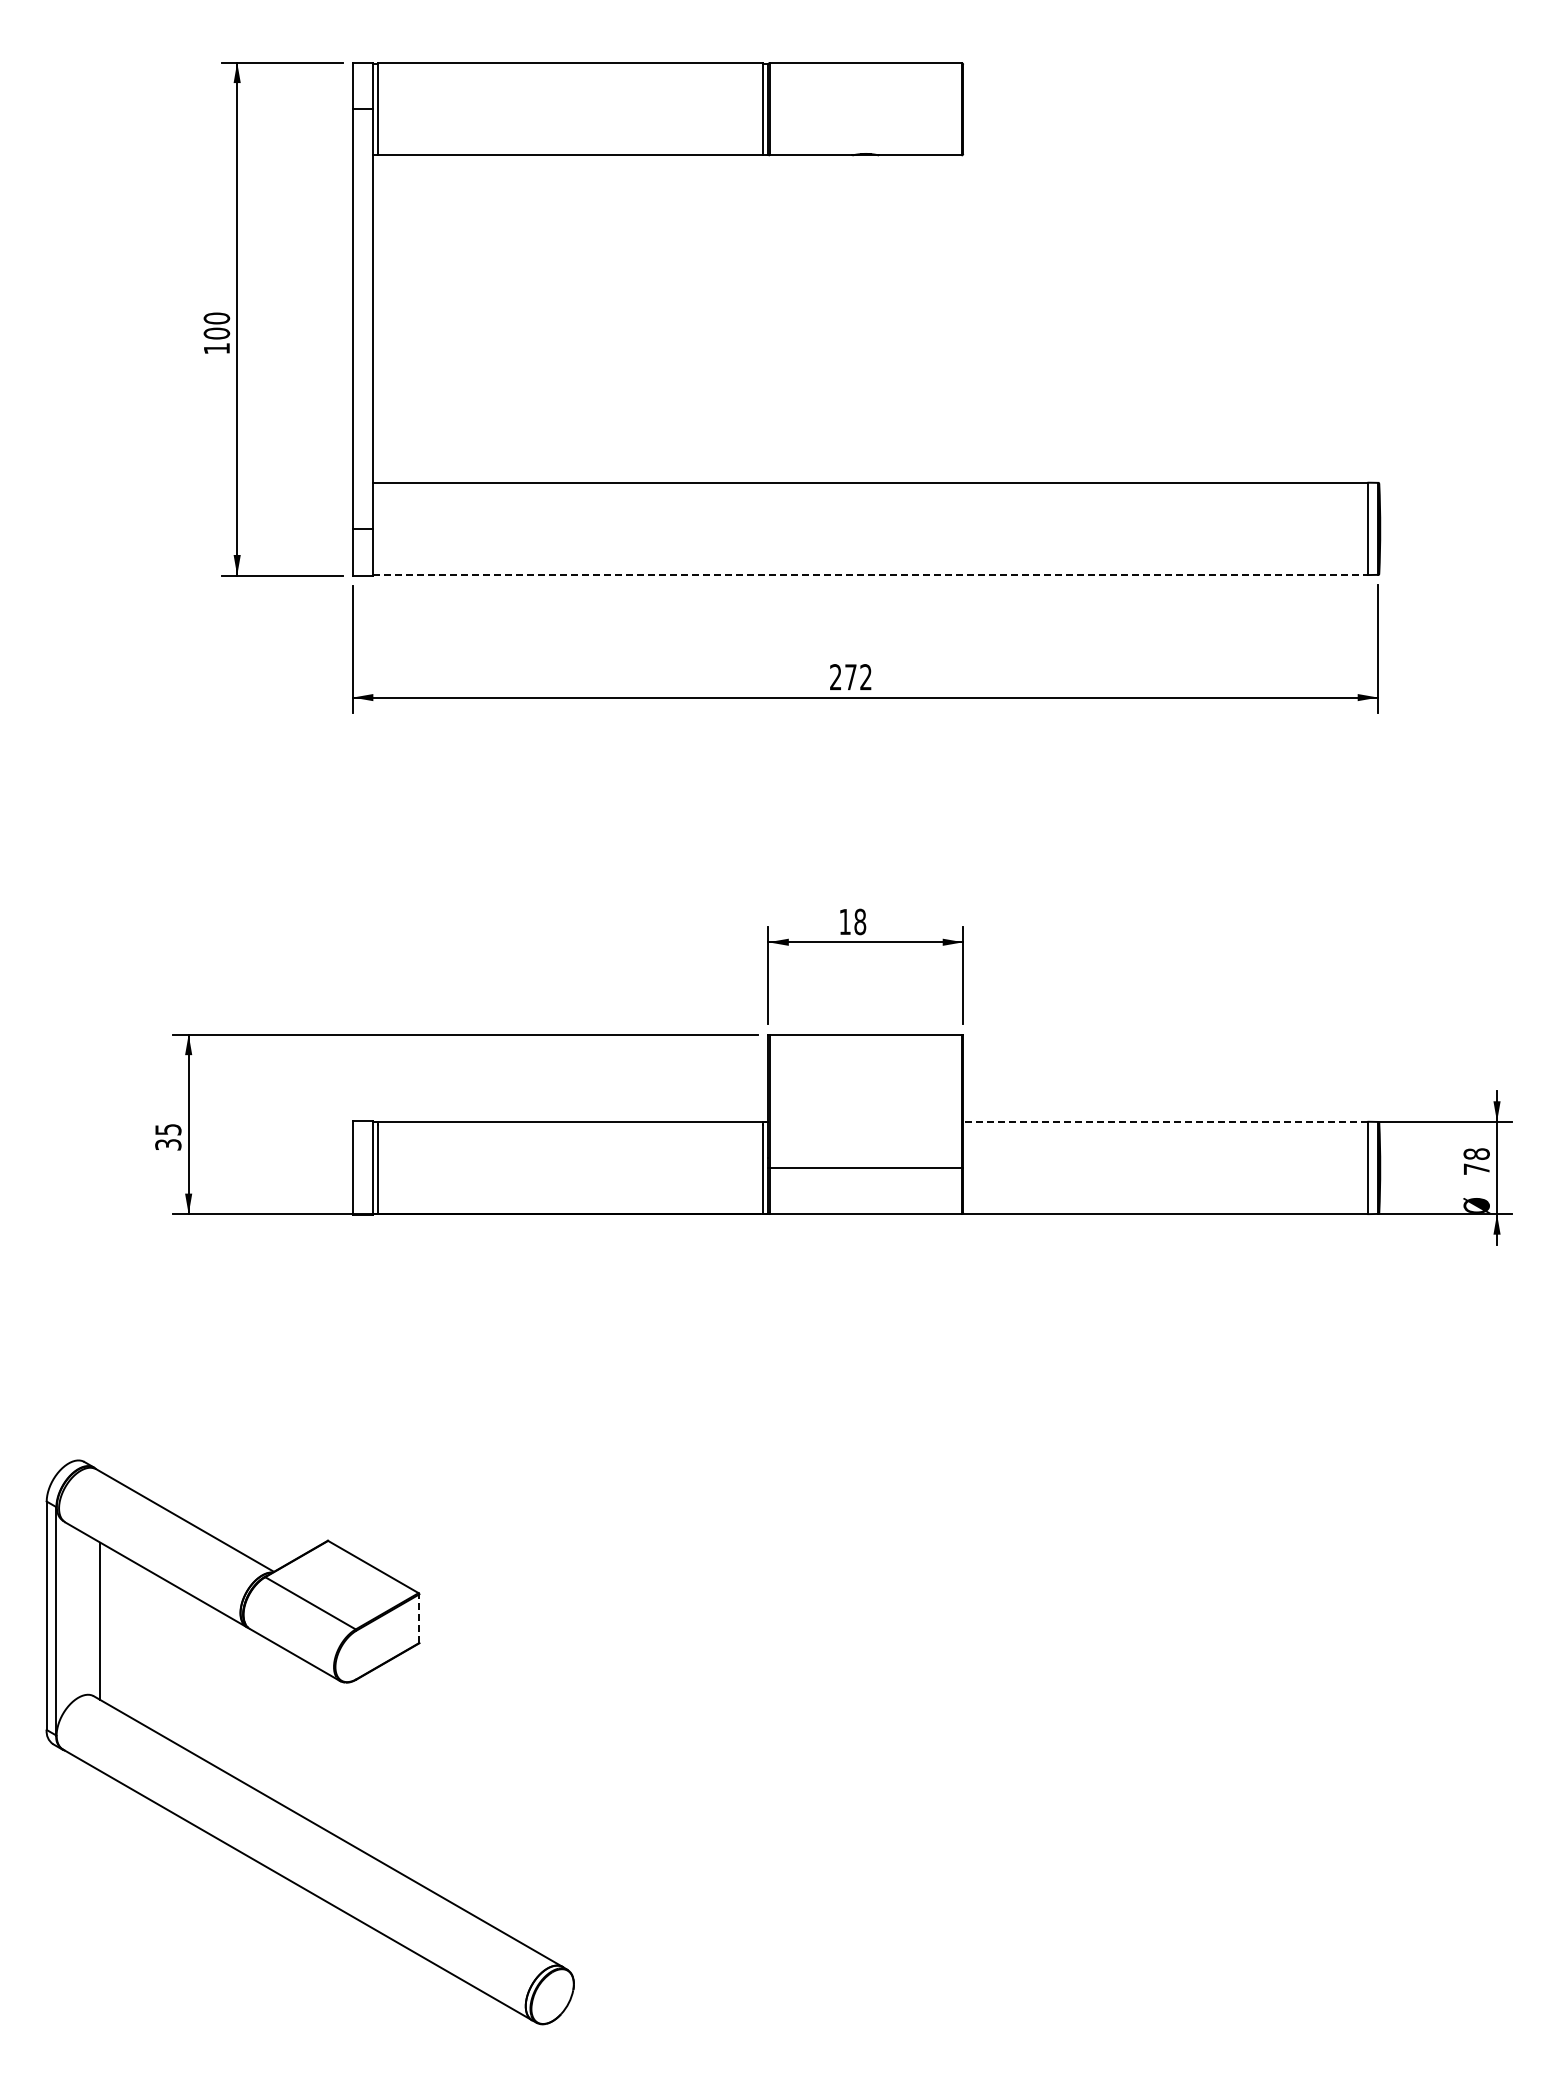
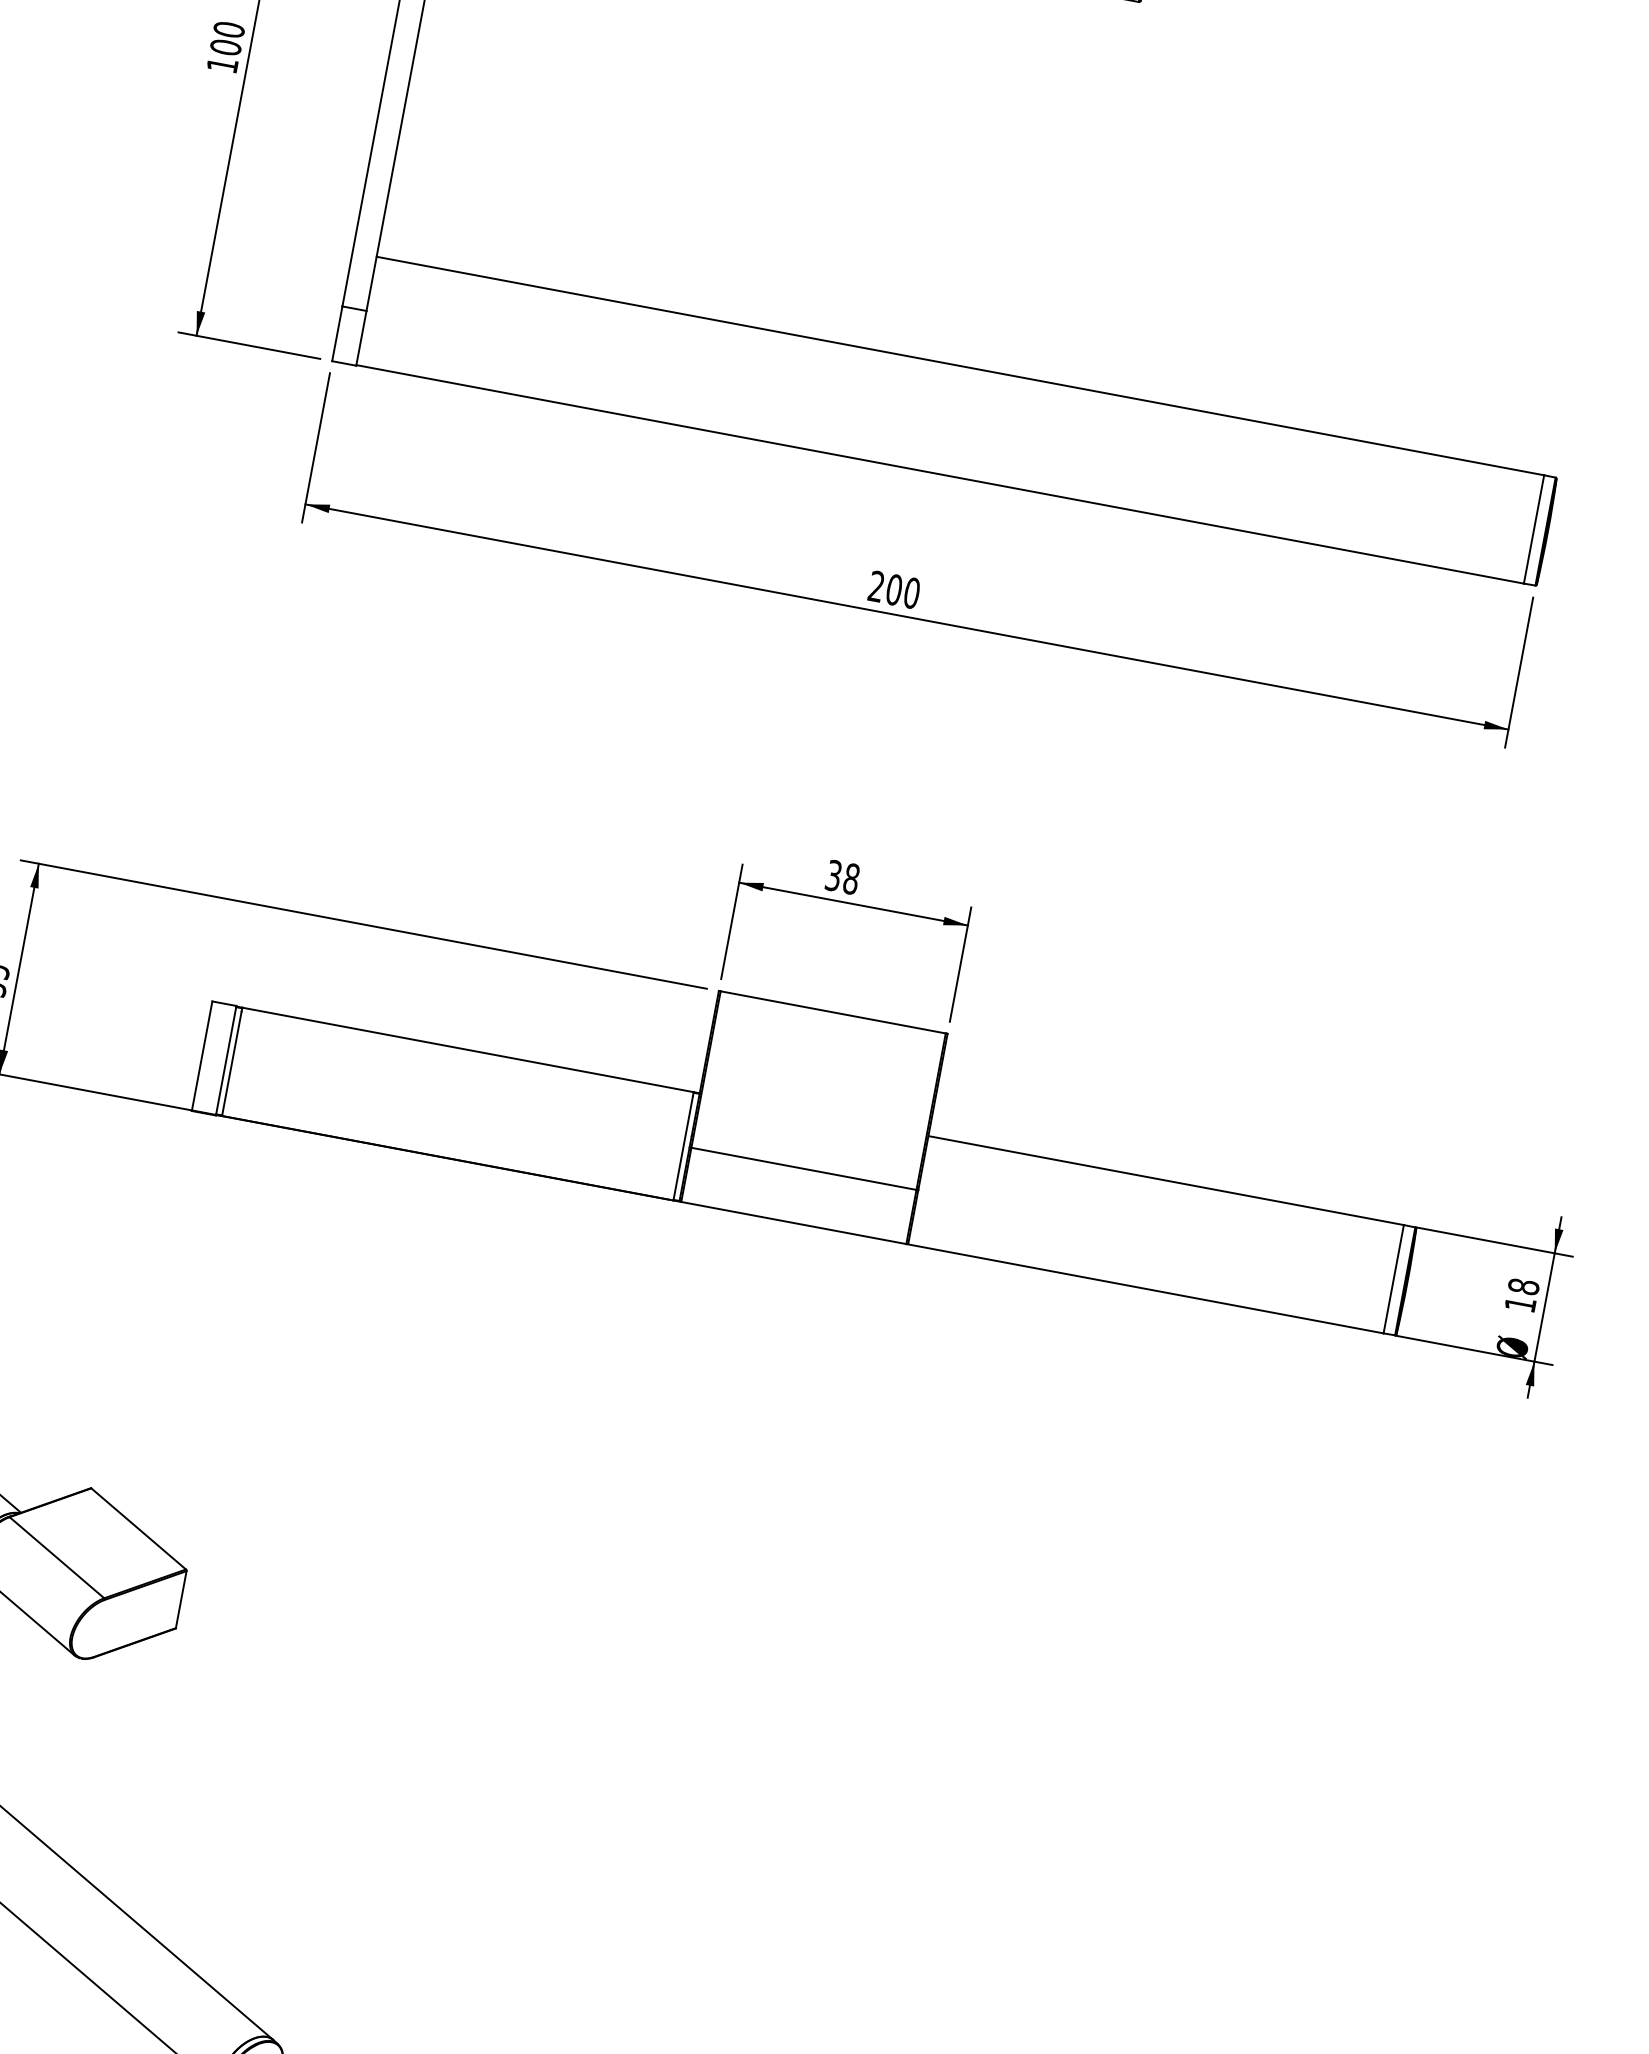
line: (870, 575) -> (939, 474), dashed -> solid
text: (858, 677) -> (903, 591), 272 -> 200
text: (844, 921) -> (833, 875), 18 -> 38
line: (1165, 1121) -> (1165, 1180), dashed -> solid
text: (1476, 1168) -> (1520, 1303), 78 -> 18
line: (419, 1618) -> (181, 1599), dashed -> solid

